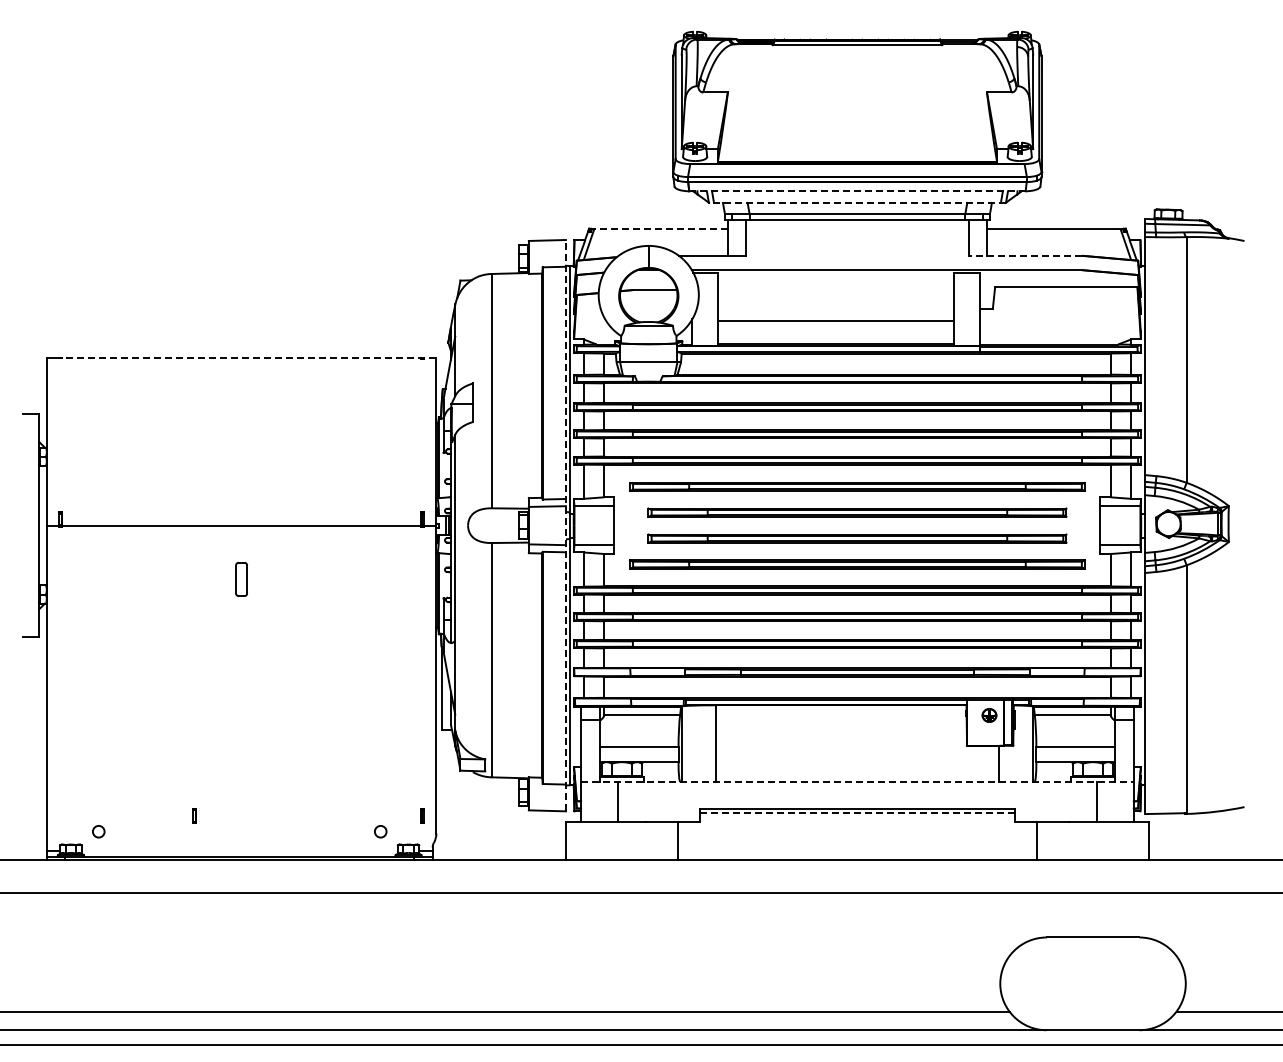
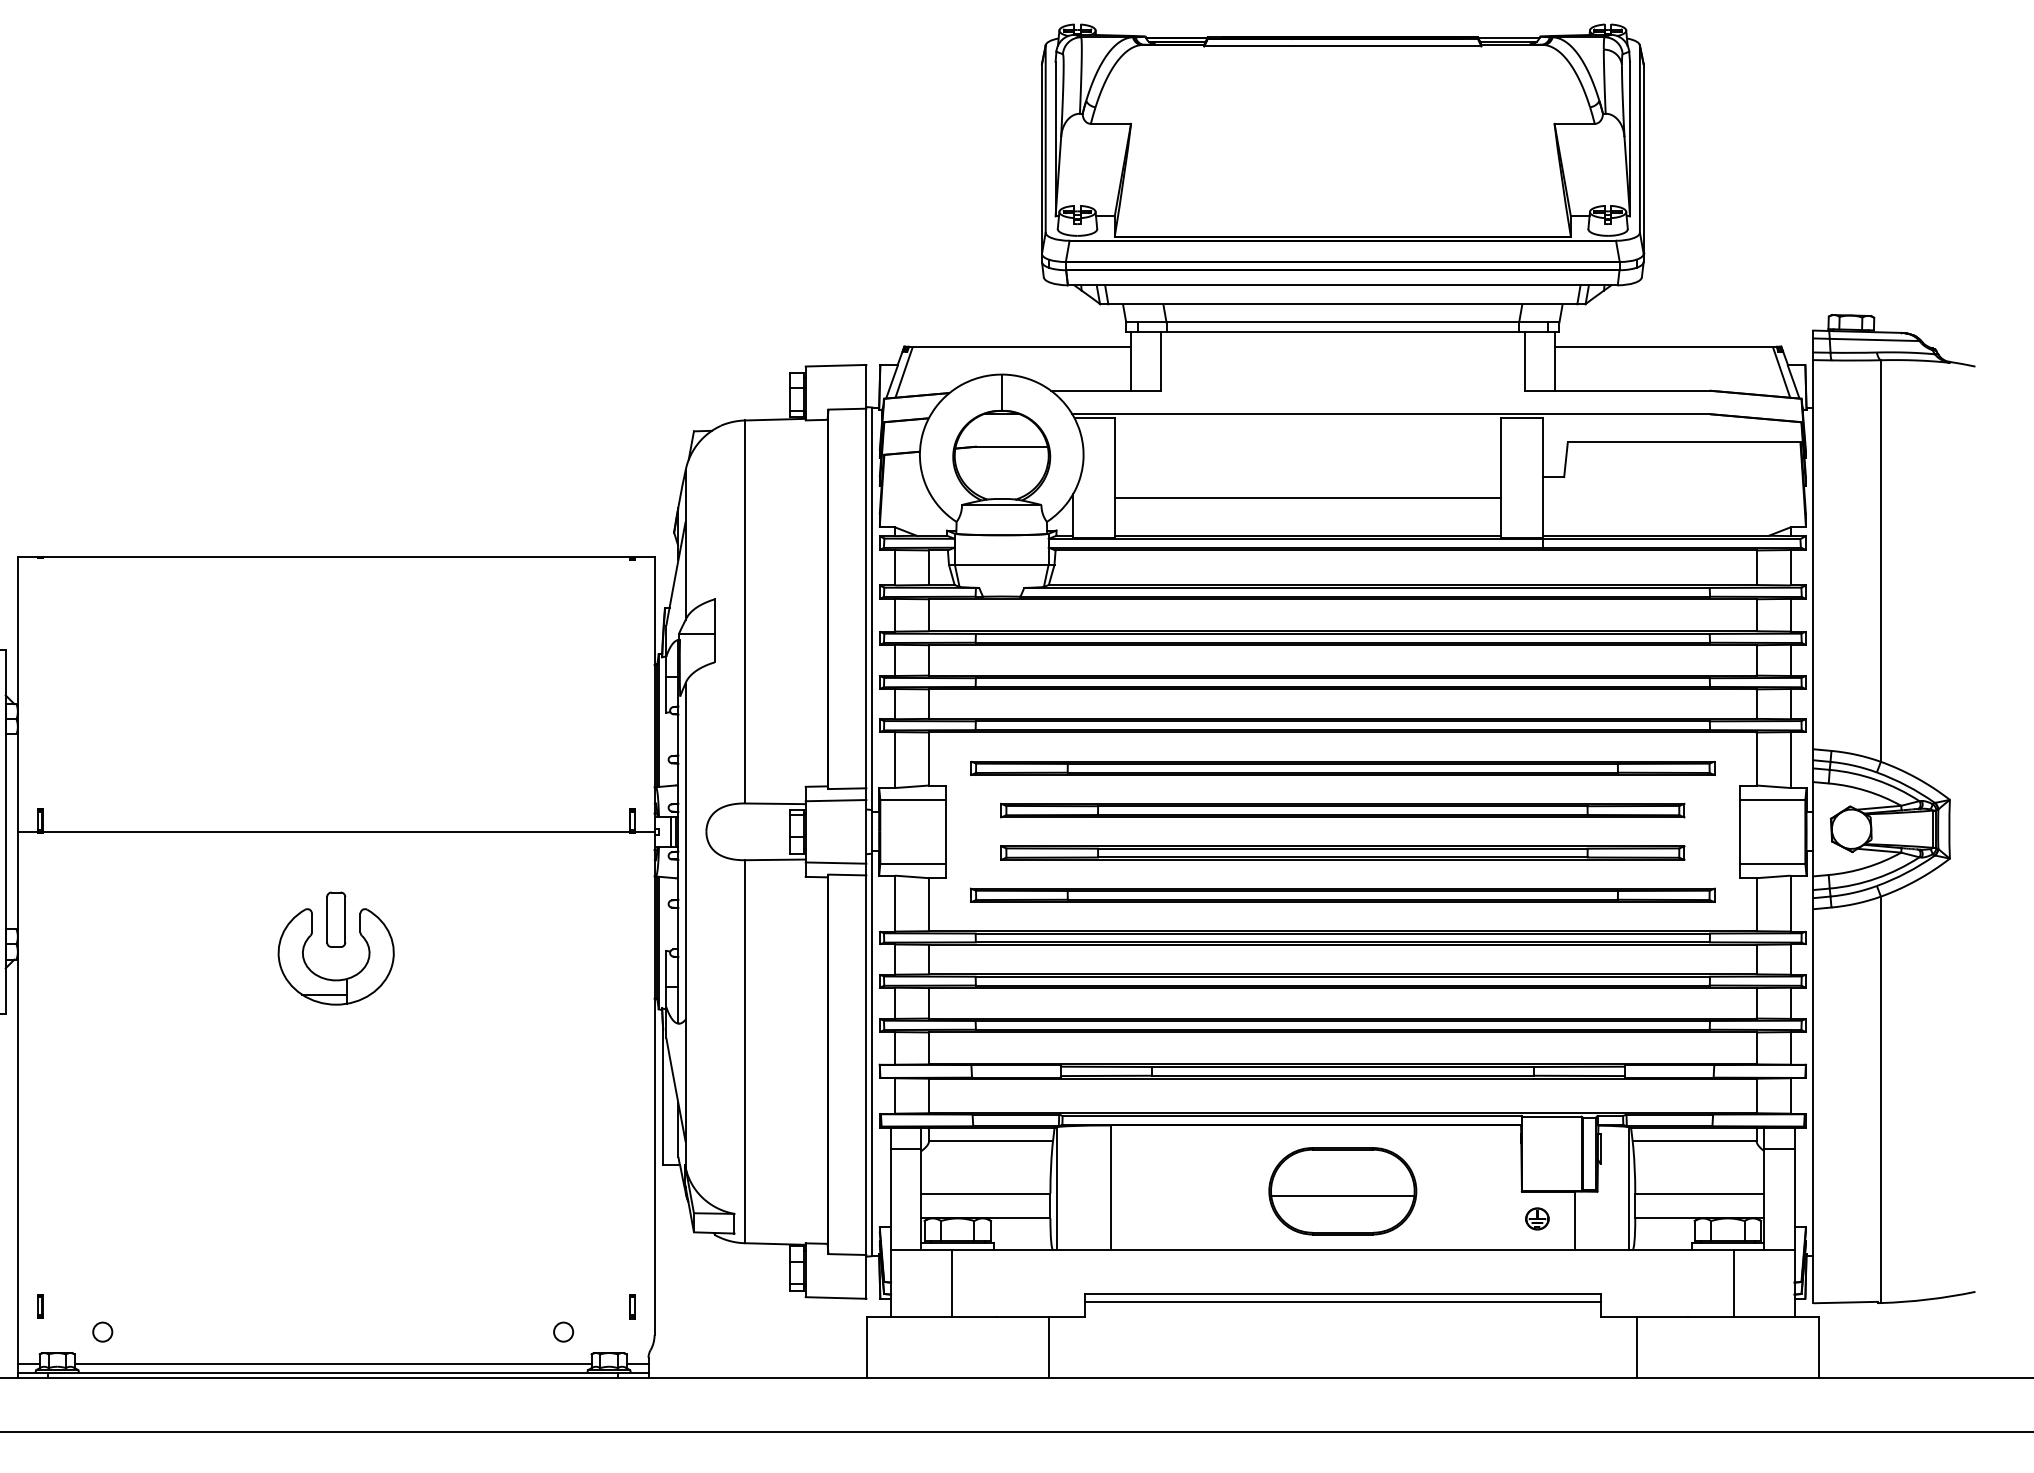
line: (856, 191) -> (1341, 285), dashed -> solid
line: (856, 202) -> (1341, 303), dashed -> solid
line: (657, 228) -> (1016, 346), dashed -> solid
line: (1025, 255) -> (1617, 390), dashed -> solid
line: (248, 357) -> (347, 556), dashed -> solid
line: (565, 525) -> (865, 831), dashed -> solid
part: (241, 615) -> (336, 978), added
part: (989, 715) -> (1537, 1218), moved
part: (857, 745) -> (1342, 1191), added
line: (857, 781) -> (1342, 1250), dashed -> solid
line: (857, 813) -> (1342, 1302), dashed -> solid
part: (194, 815) -> (40, 1305), moved
line: (239, 851) -> (332, 1364), added

